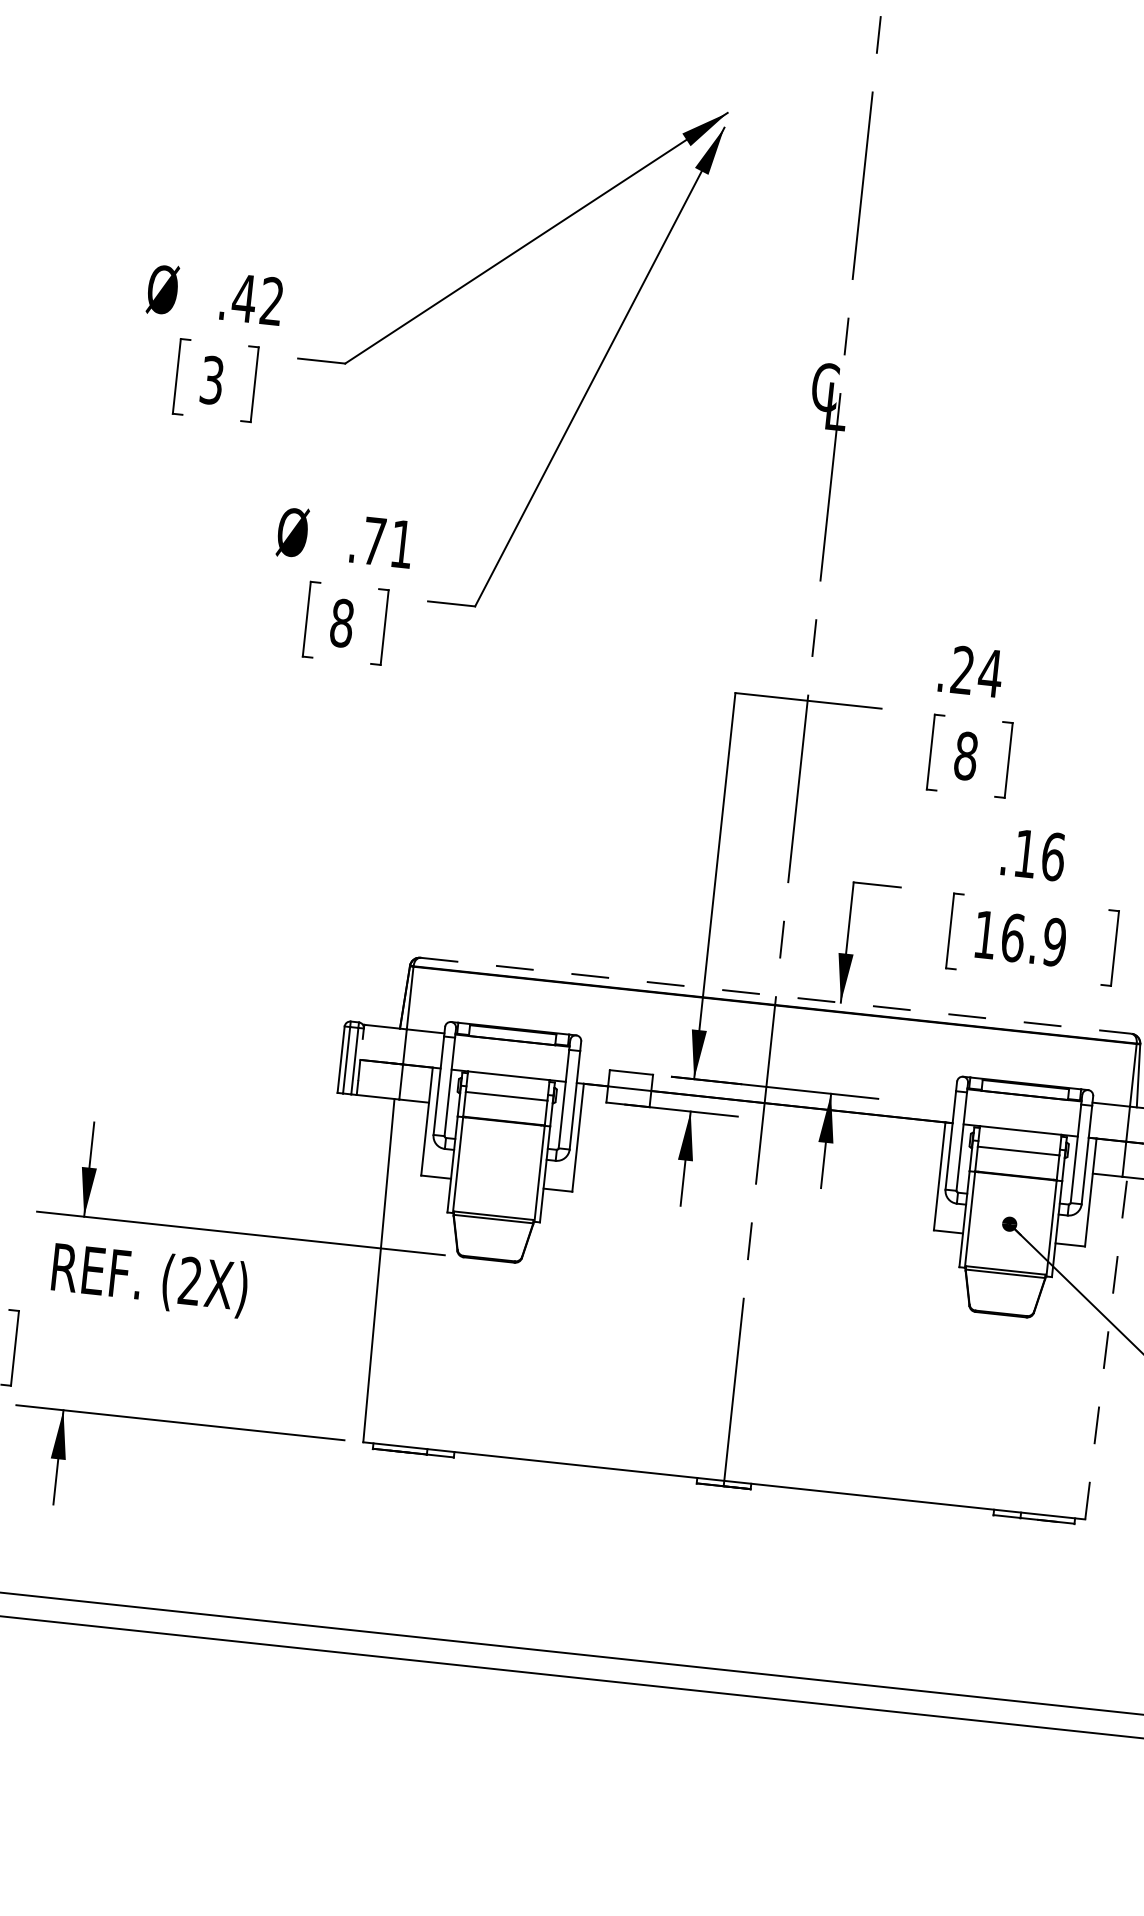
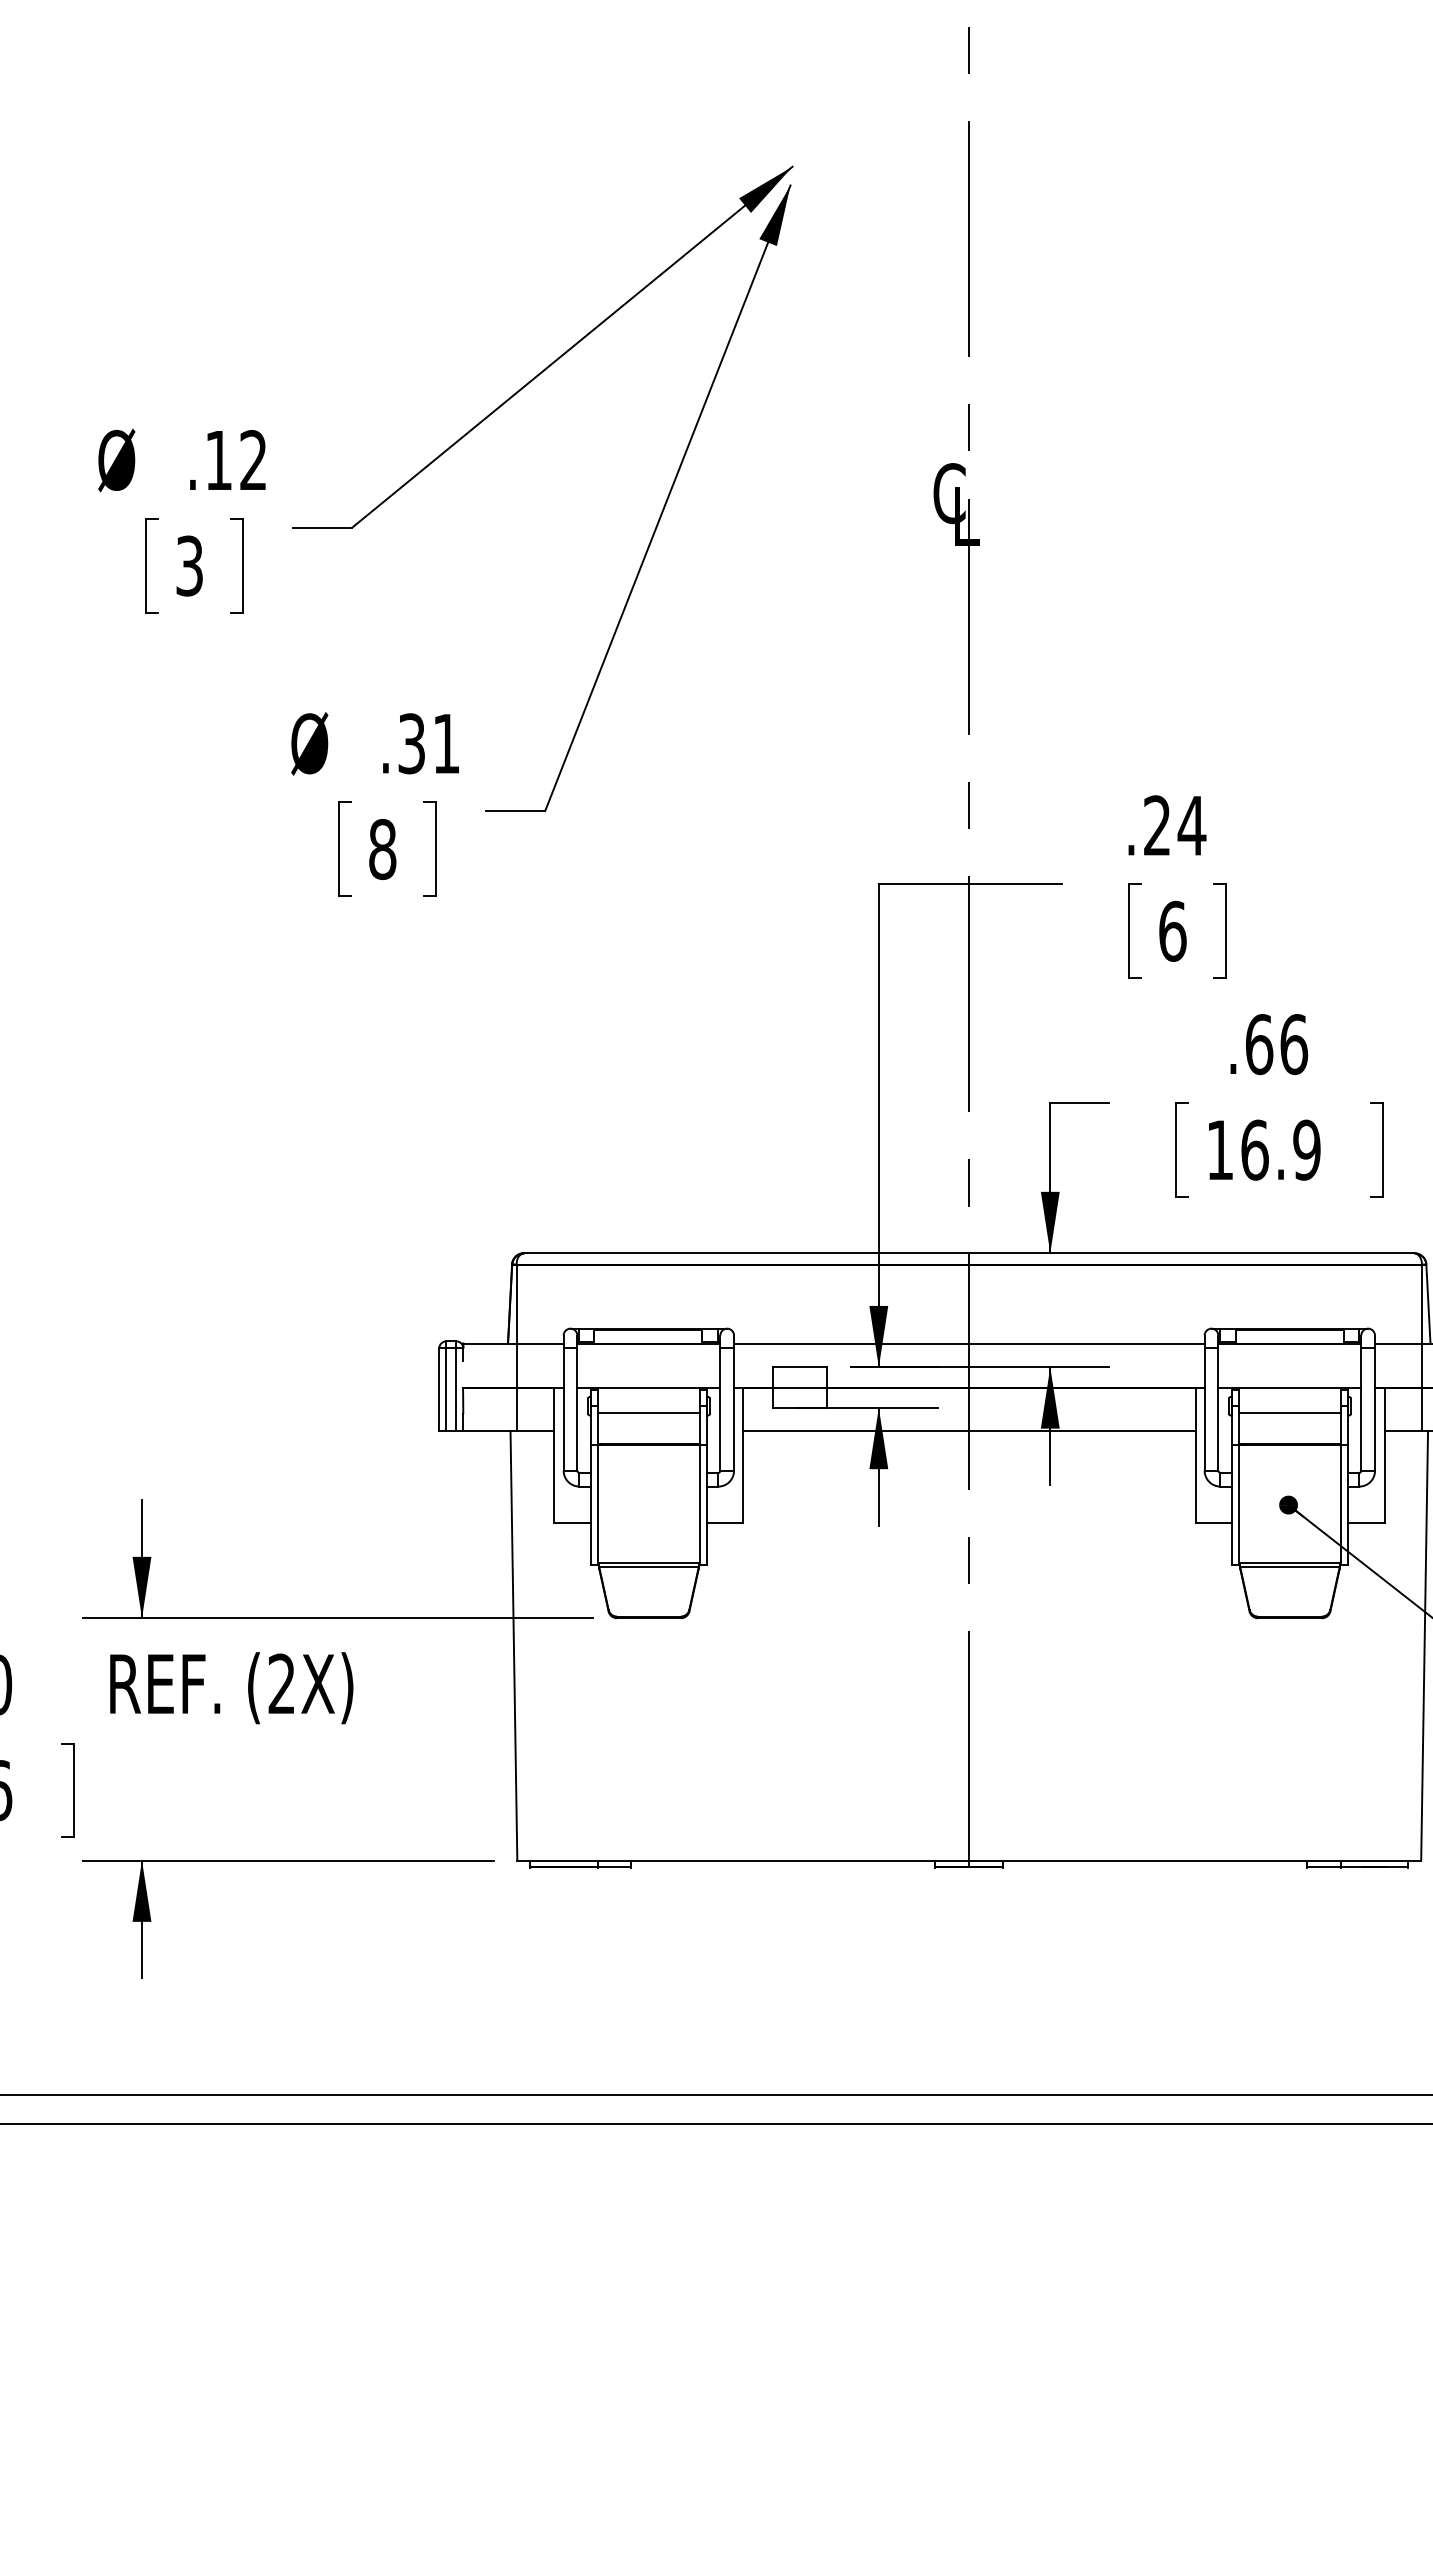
text: (244, 298) -> (218, 460), .42 -> .12
text: (374, 541) -> (411, 743), .71 -> .31
text: (966, 755) -> (1172, 930), 8 -> 6
text: (1025, 853) -> (1259, 1044), .16 -> .66
line: (776, 996) -> (969, 1253), dashed -> solid
line: (768, 1067) -> (969, 1343), added
line: (760, 1138) -> (968, 1431), added
line: (1106, 1347) -> (1424, 1645), dashed -> solid

